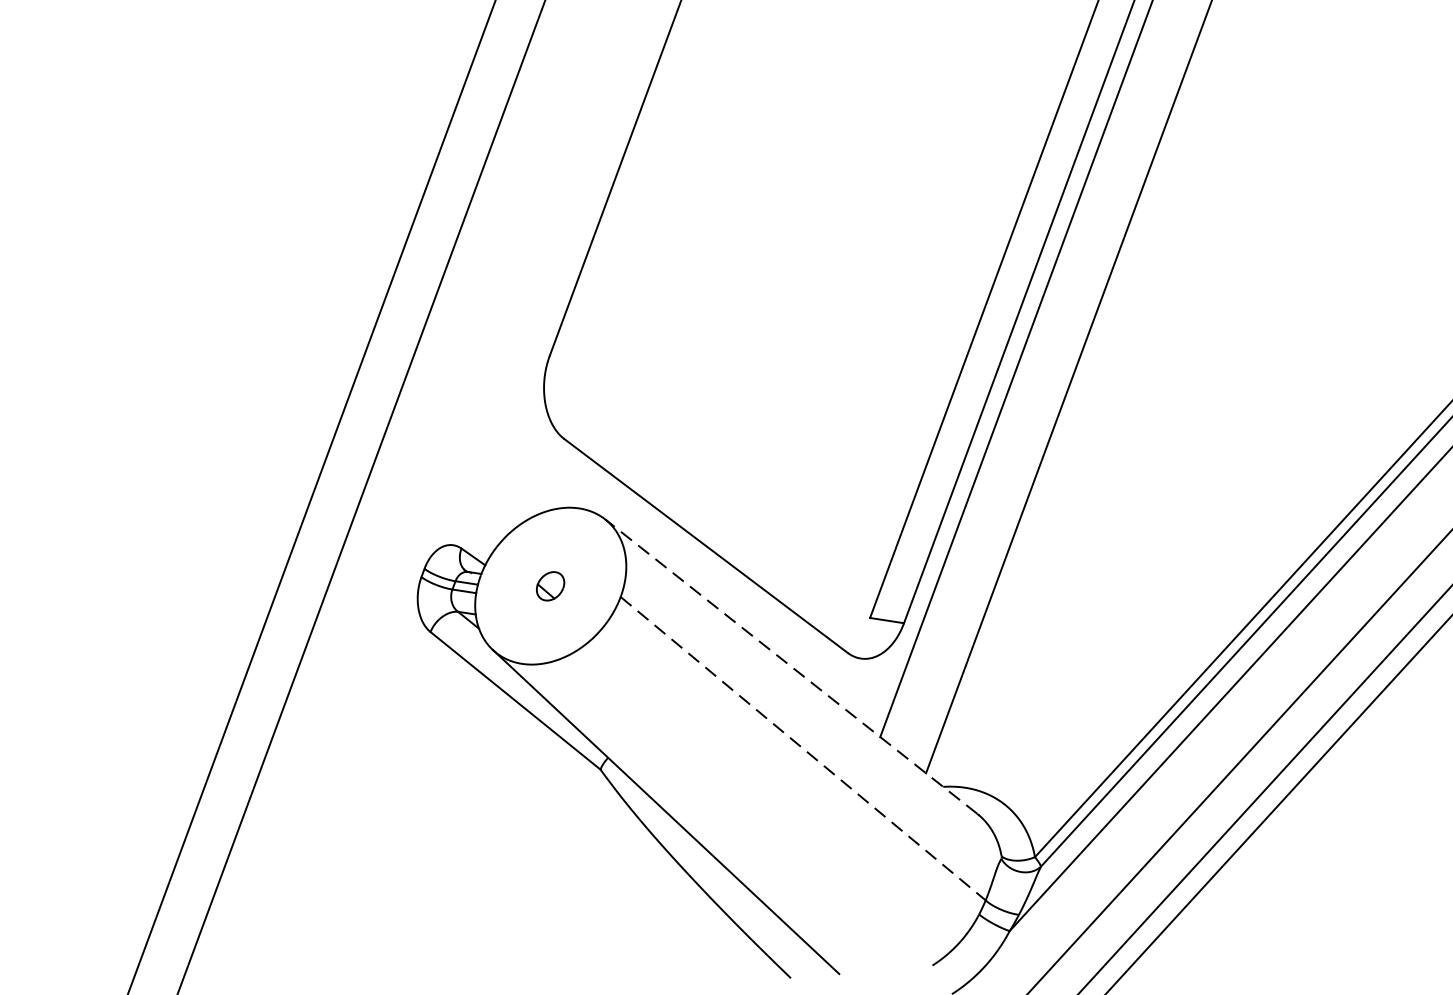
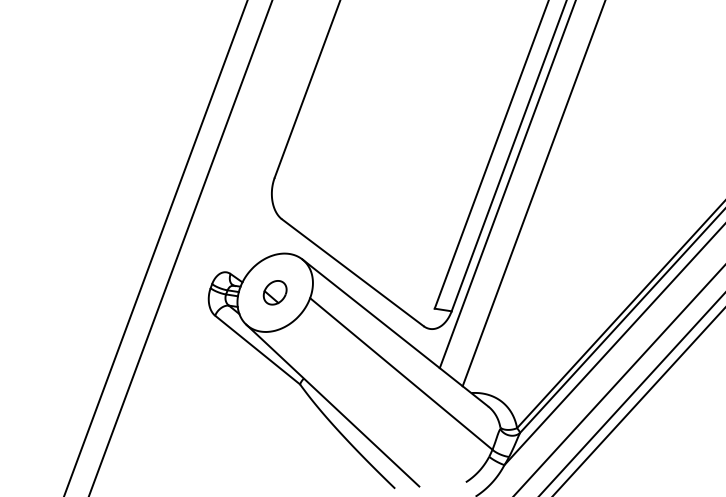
part: (549, 585) -> (274, 292), size x1.67
line: (789, 665) -> (394, 332), dashed -> solid
line: (803, 747) -> (401, 373), dashed -> solid

